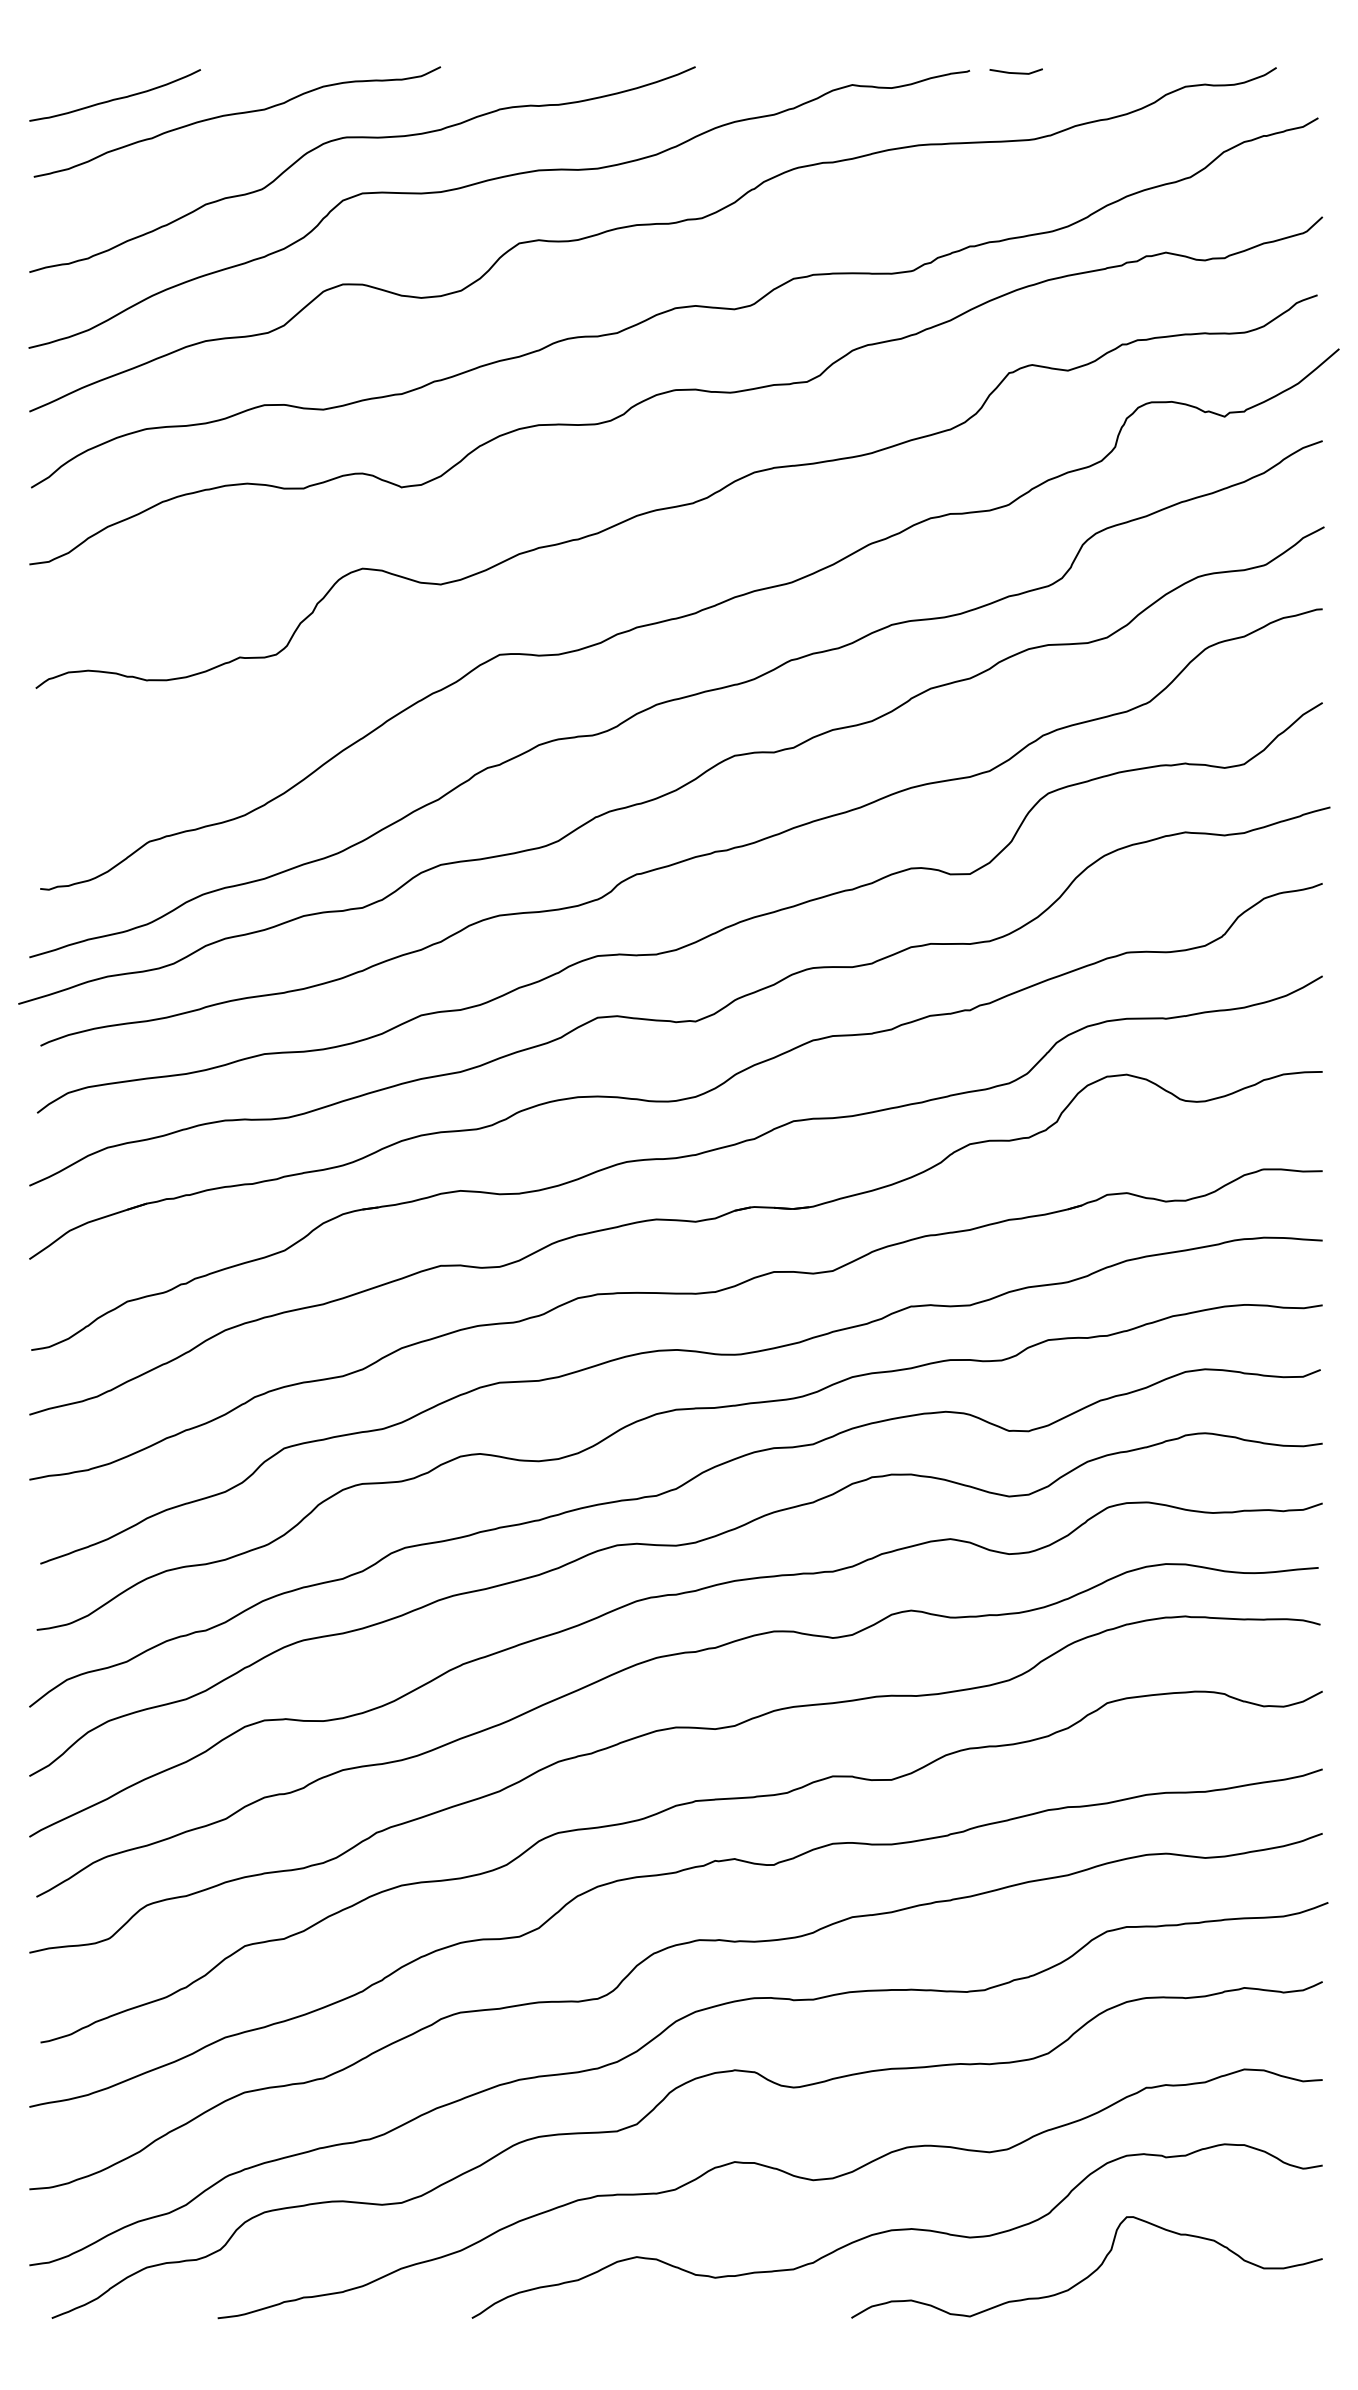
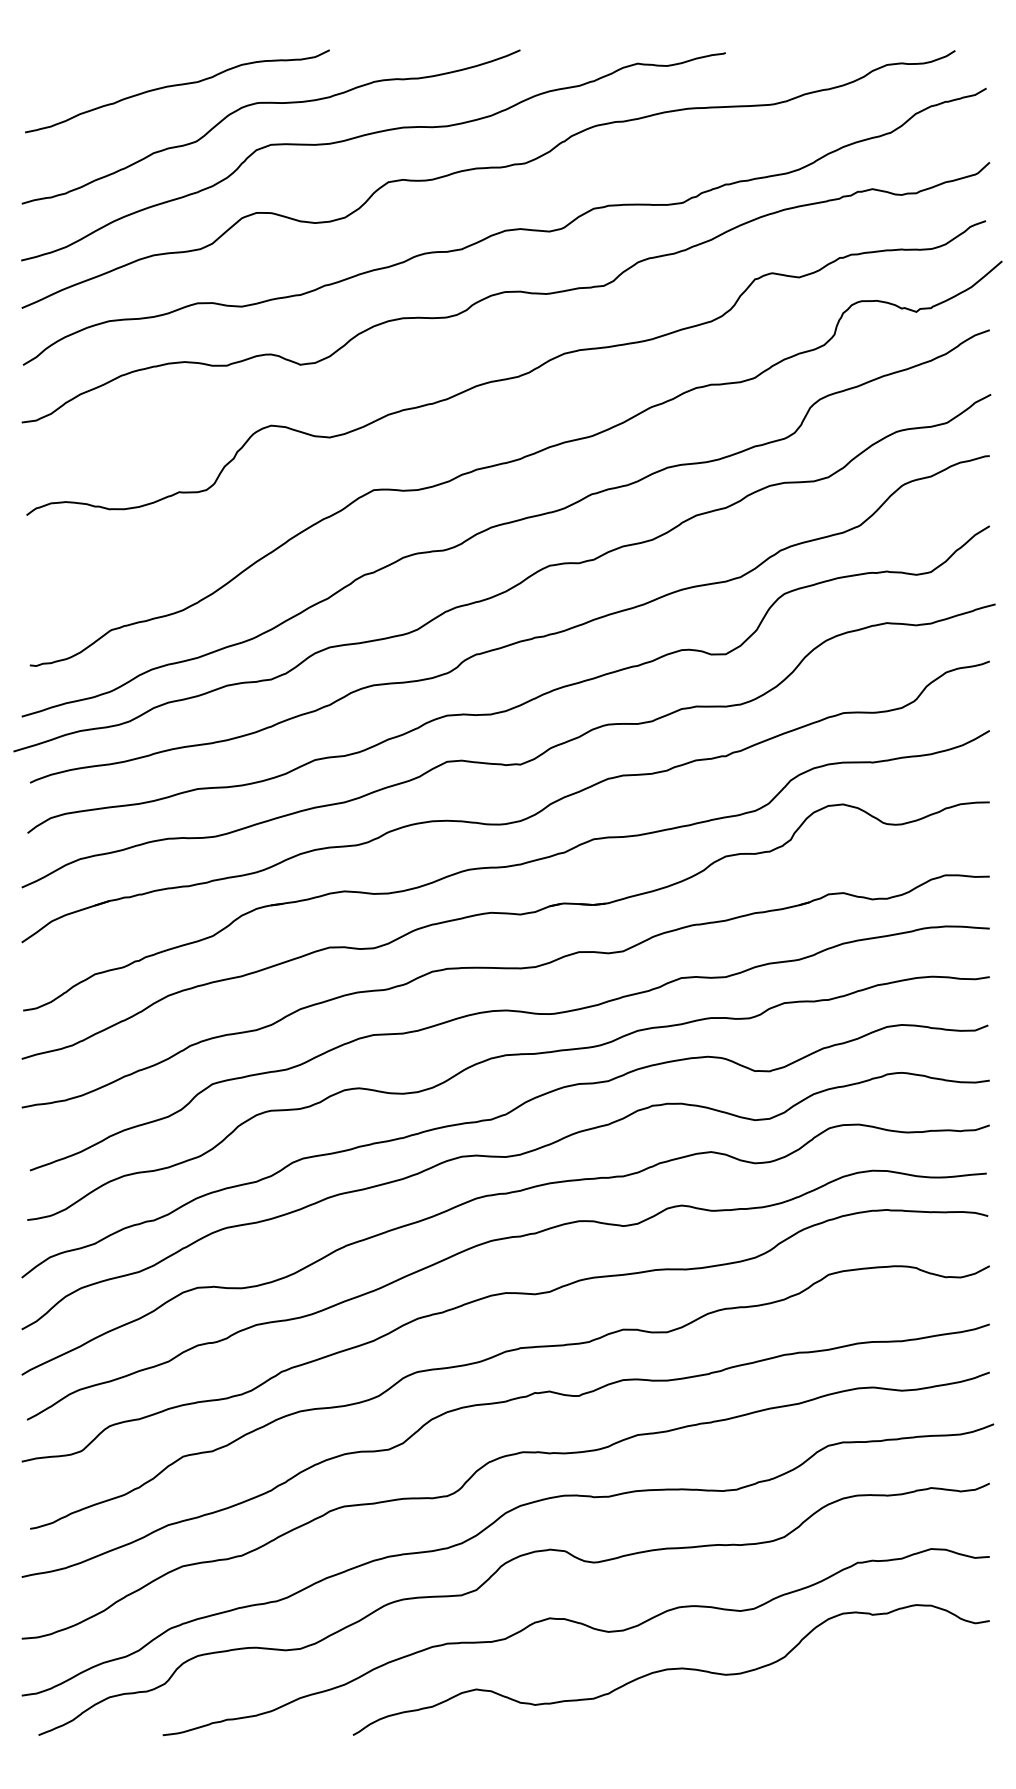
line: (1015, 72) -> (759, 54), removed
curve: (114, 98) -> (85, 73), removed
curve: (1091, 2272) -> (816, 1701), removed

